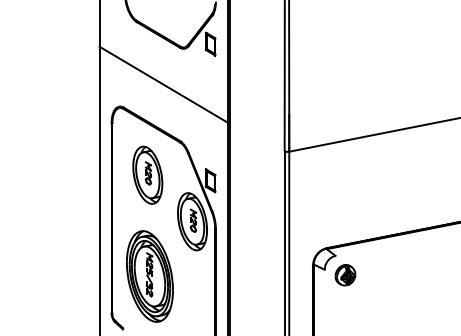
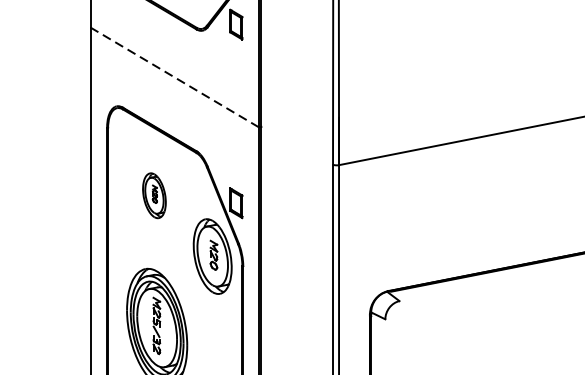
line: (163, 84) -> (174, 77), solid -> dashed
part: (147, 174) -> (153, 194), size x0.6
part: (345, 275) -> (412, 326), removed

